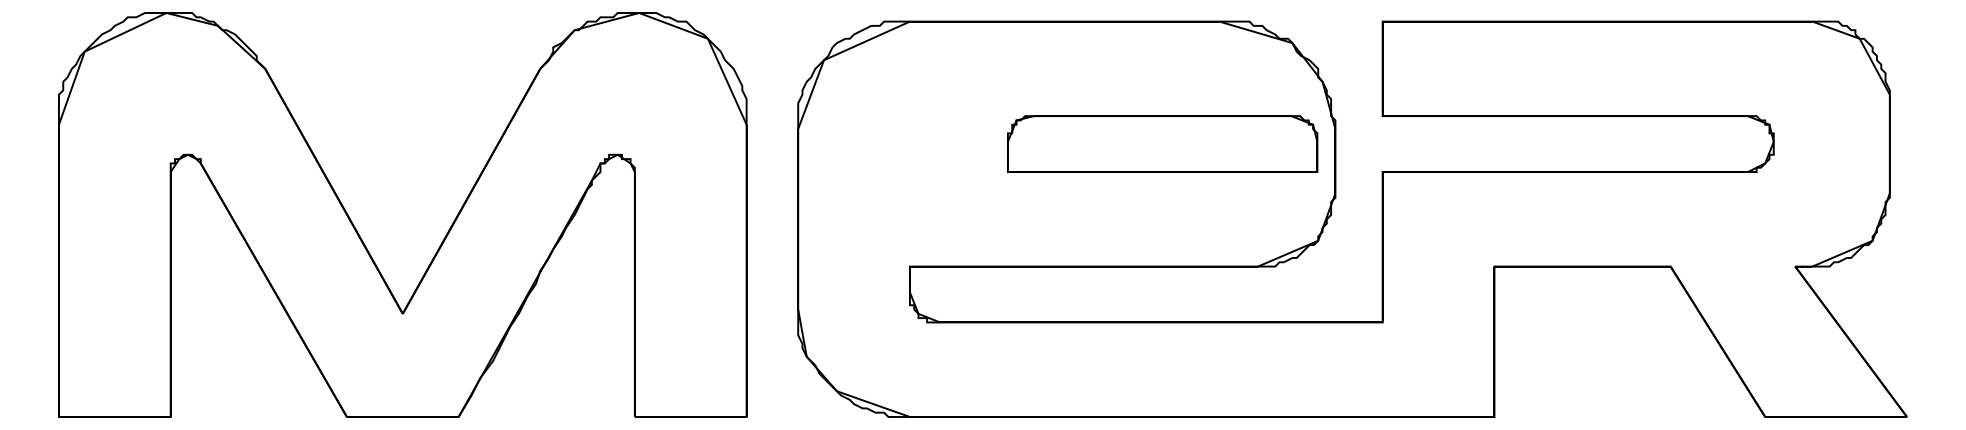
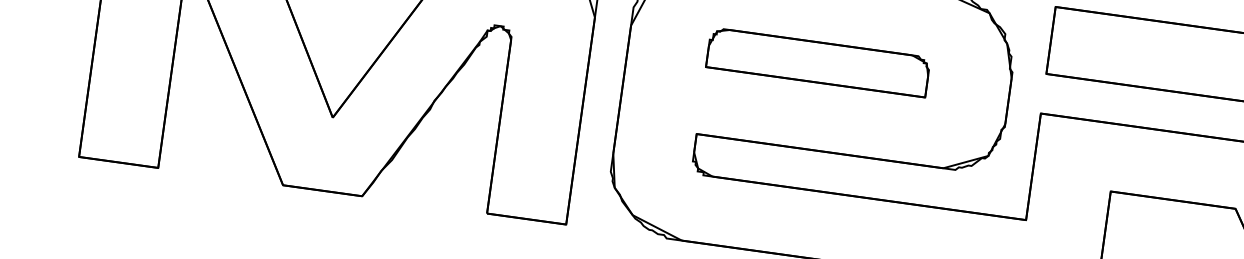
part: (1162, 143) -> (818, 62), moved

